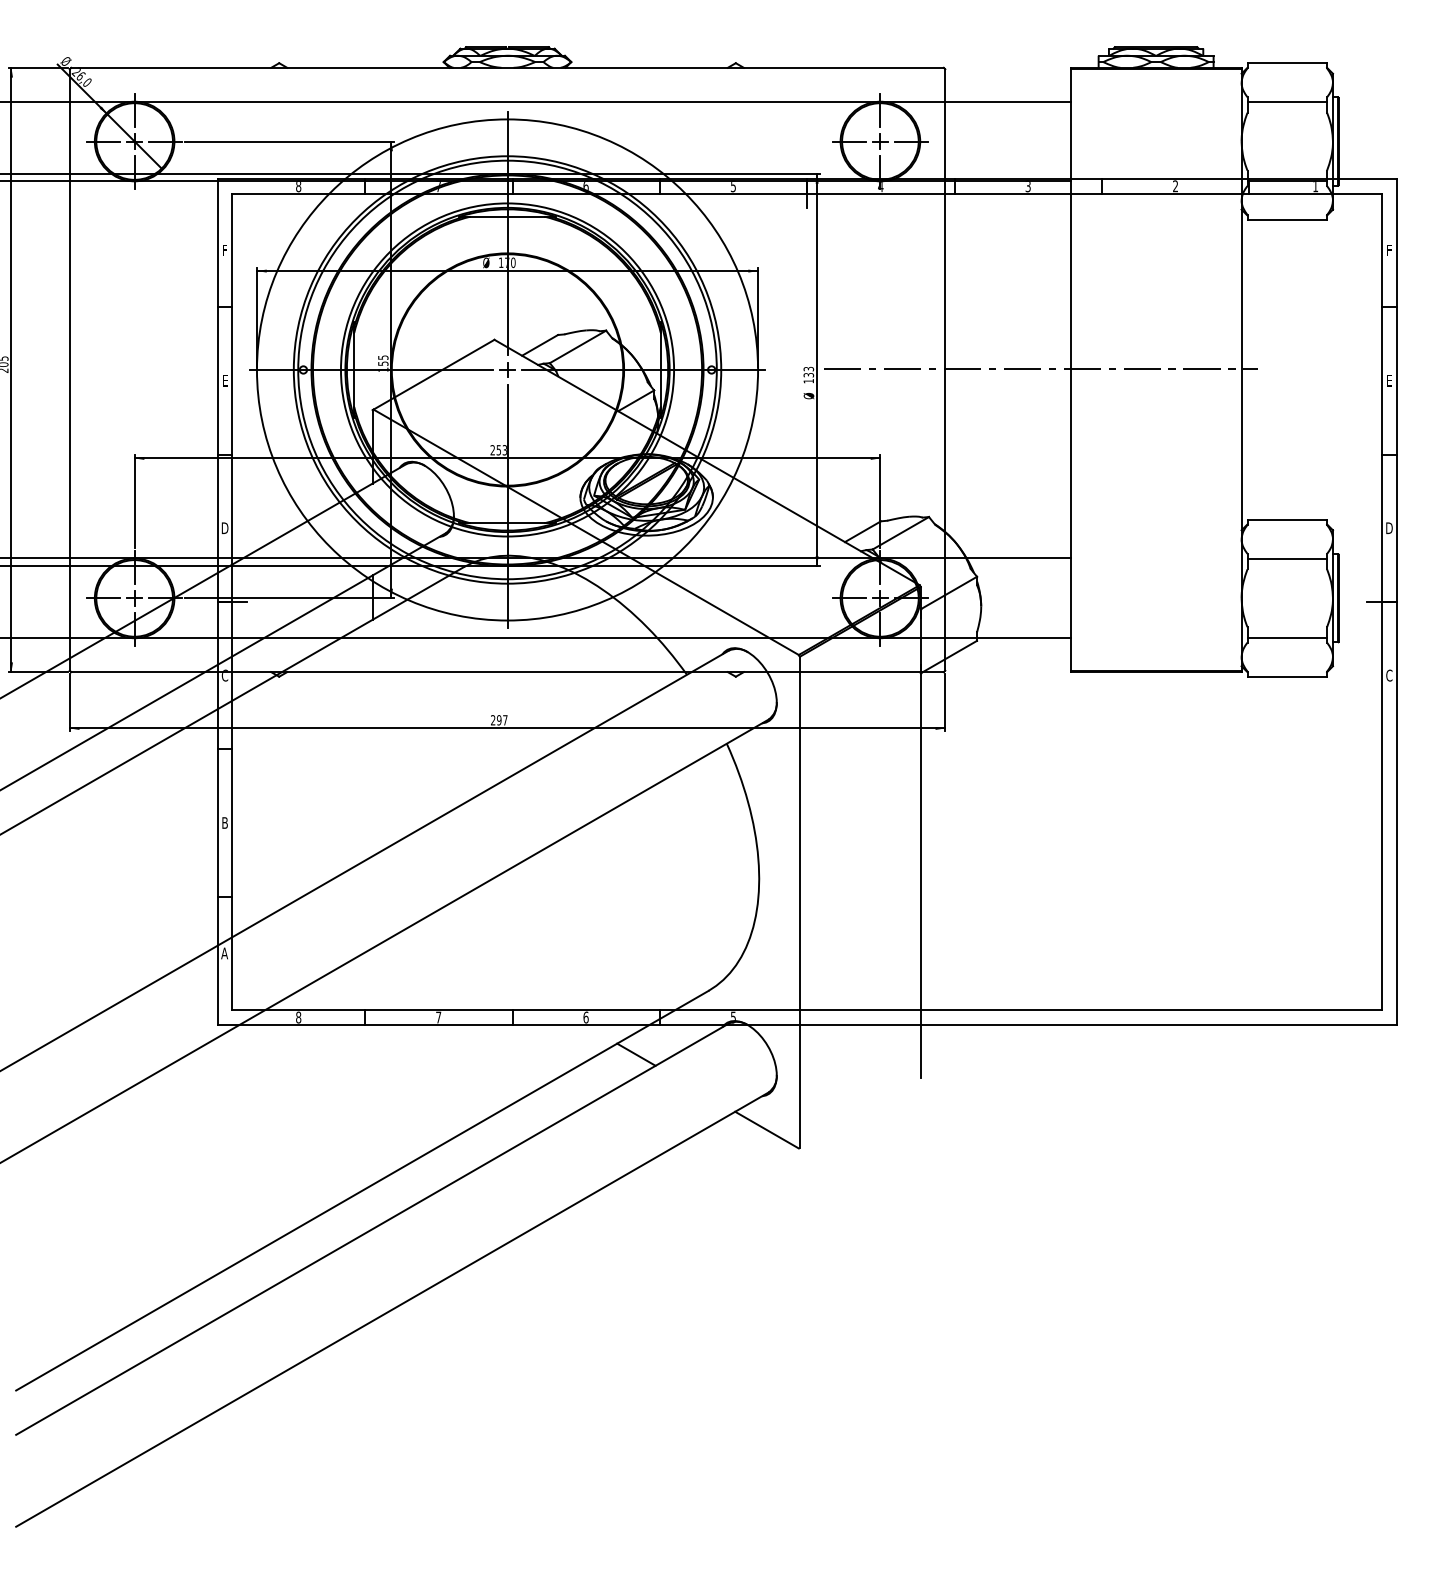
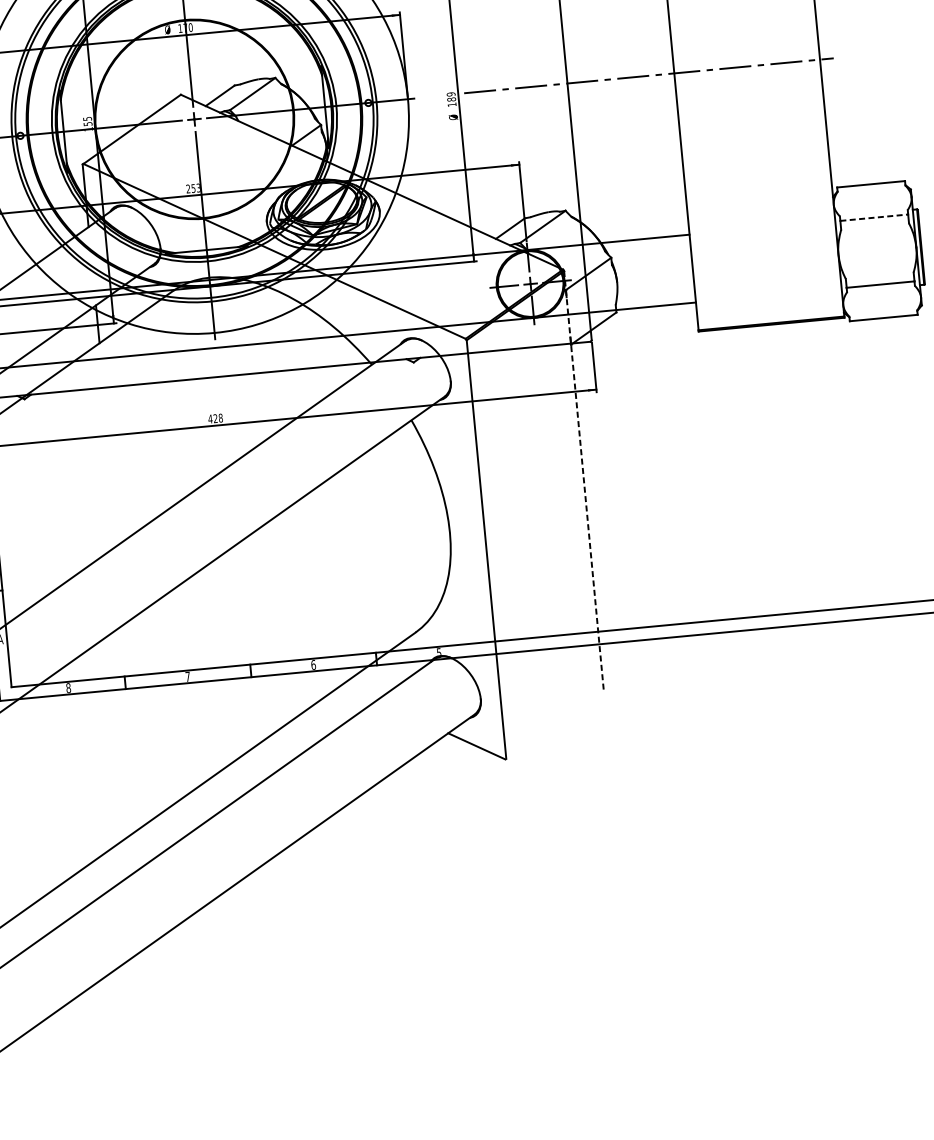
text: (808, 371) -> (451, 96), 133 -> 189
line: (1287, 559) -> (874, 218), solid -> dashed
text: (498, 720) -> (214, 418), 297 -> 428
line: (920, 832) -> (583, 480), solid -> dashed
line: (636, 1054) -> (359, 692), removed

